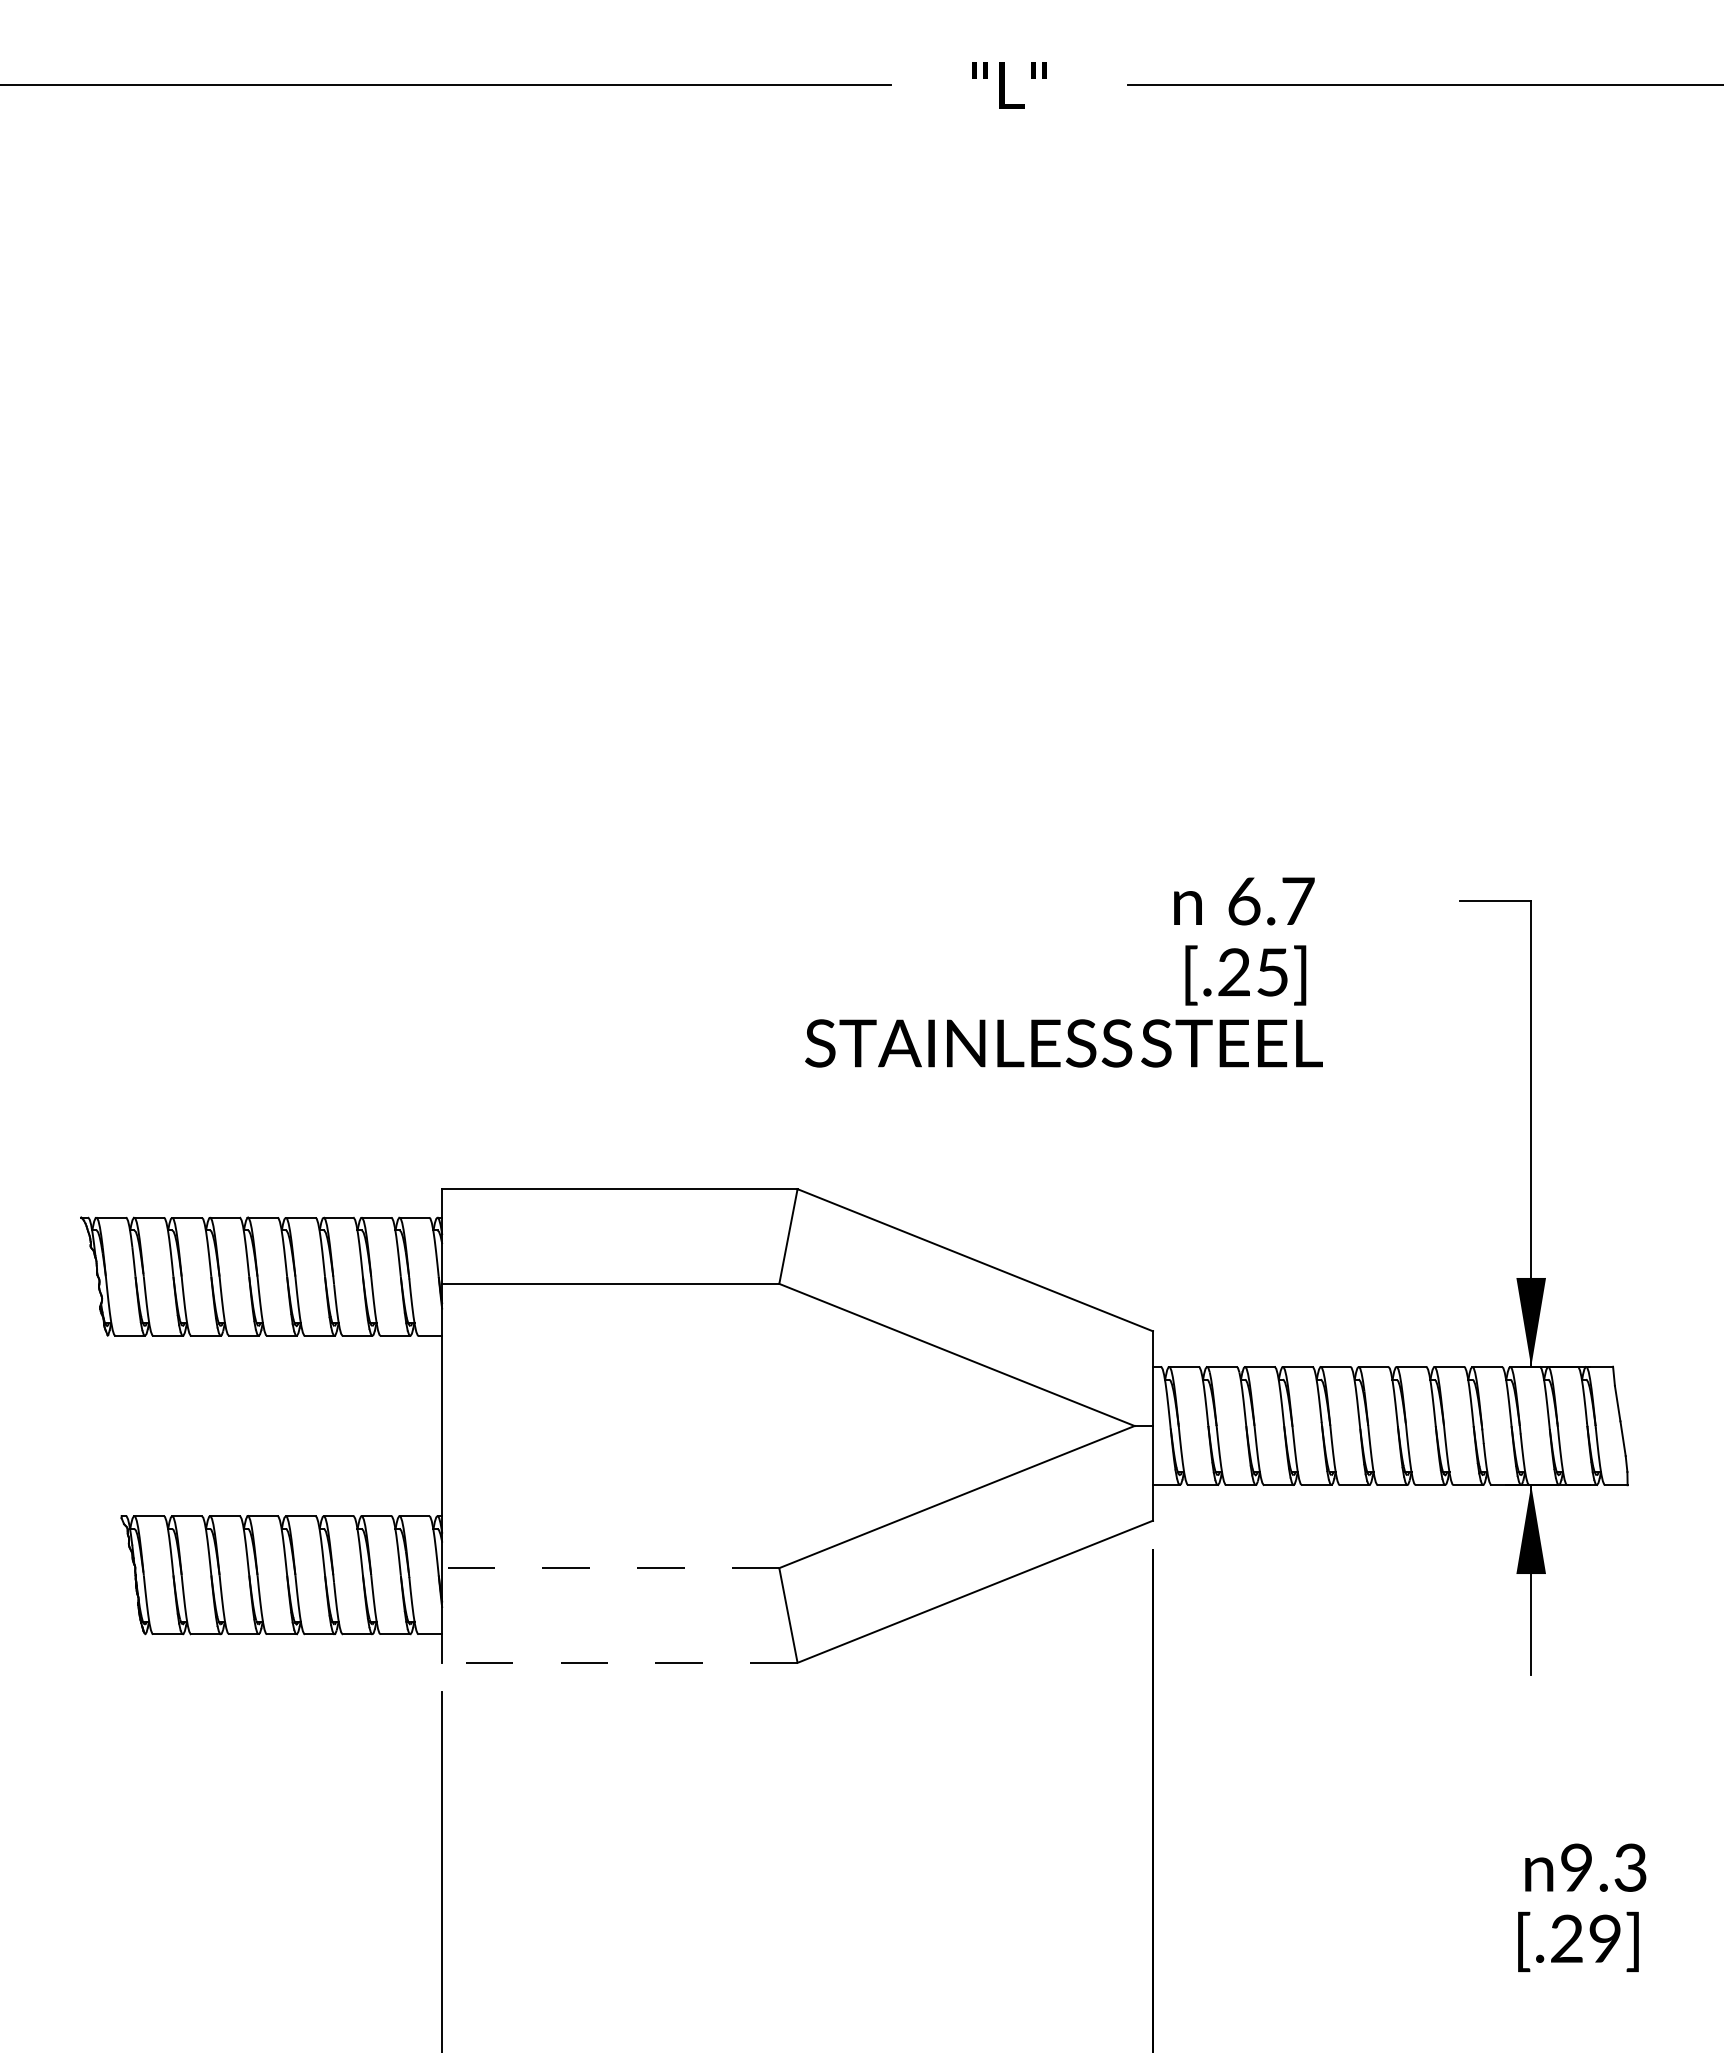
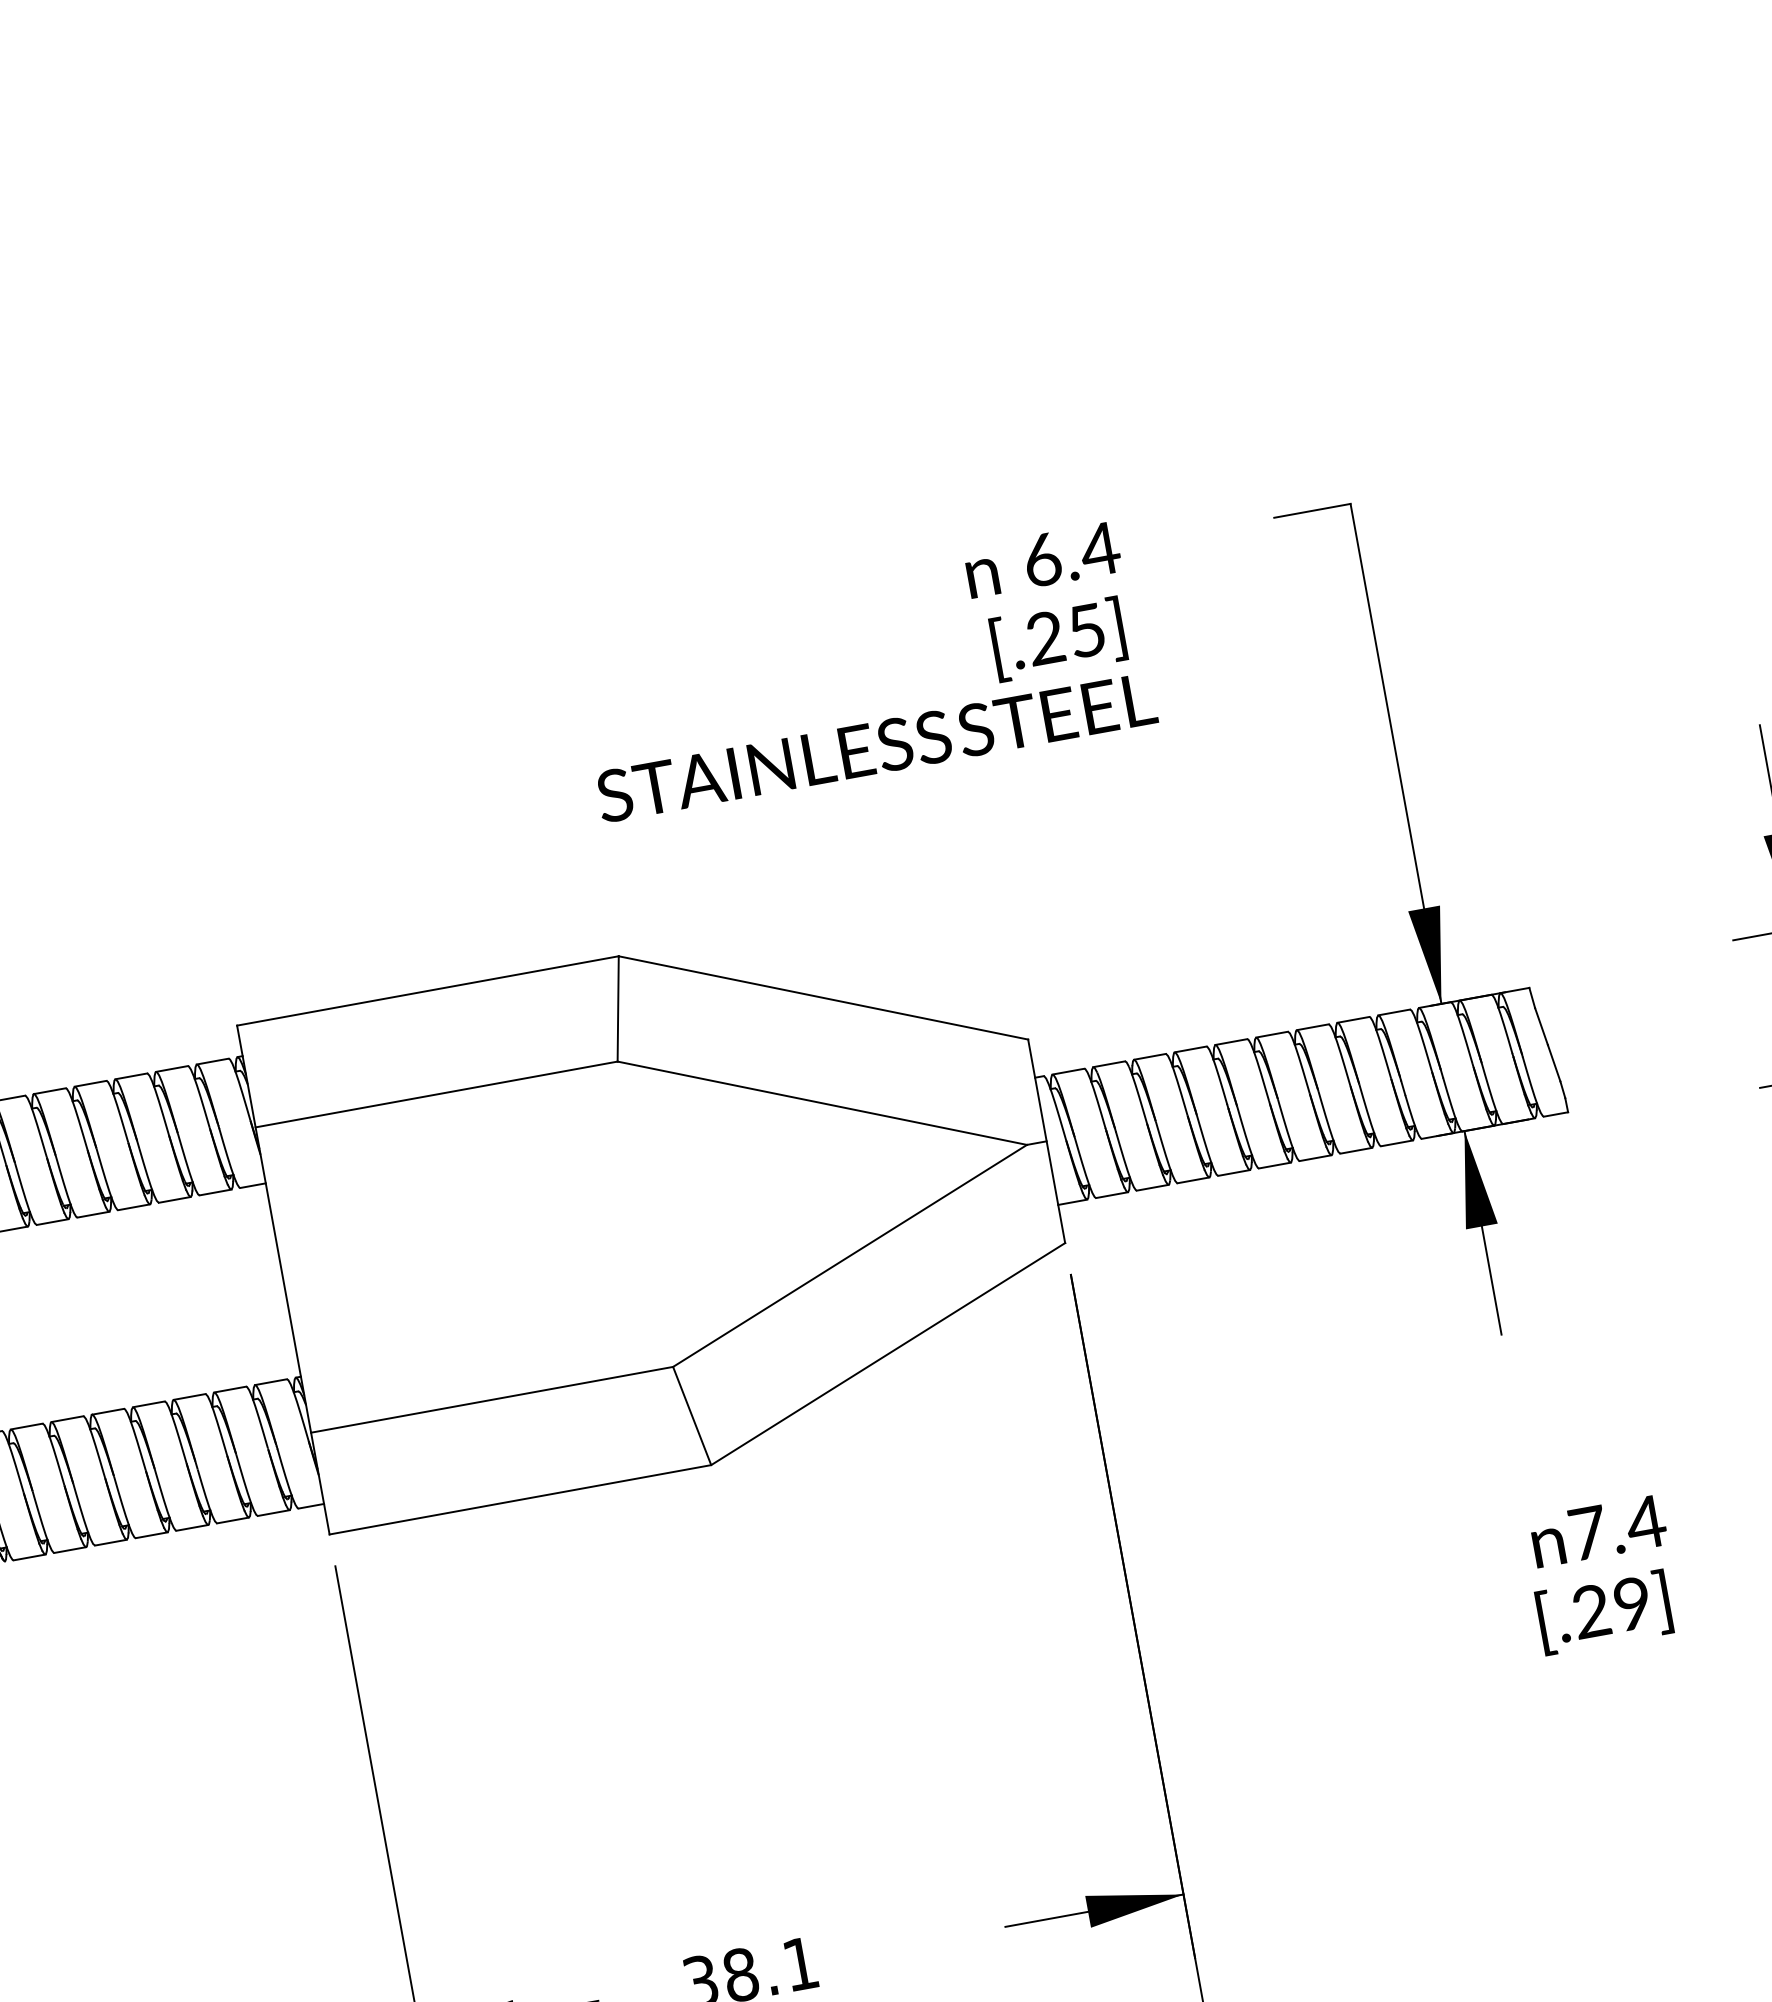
text: (1297, 900) -> (1099, 548), 6.7 -> 6.4
line: (610, 1568) -> (491, 1400), dashed -> solid
line: (619, 1662) -> (519, 1499), dashed -> solid
text: (1604, 1867) -> (1617, 1527), 9.3 -> 7.4

